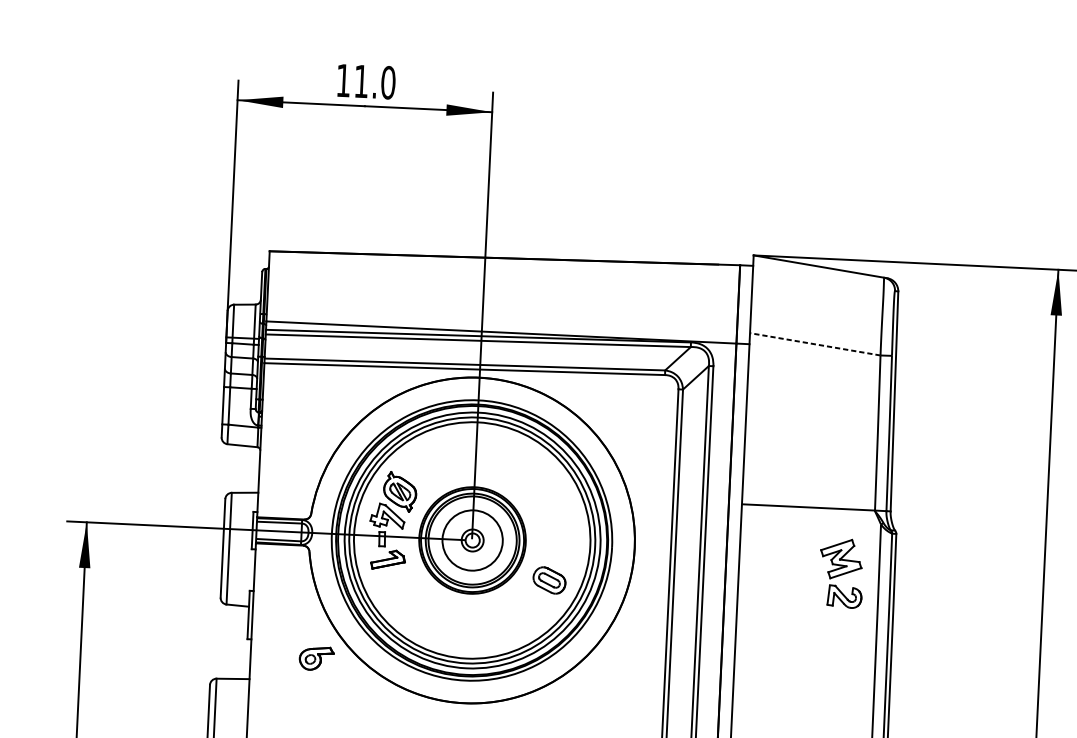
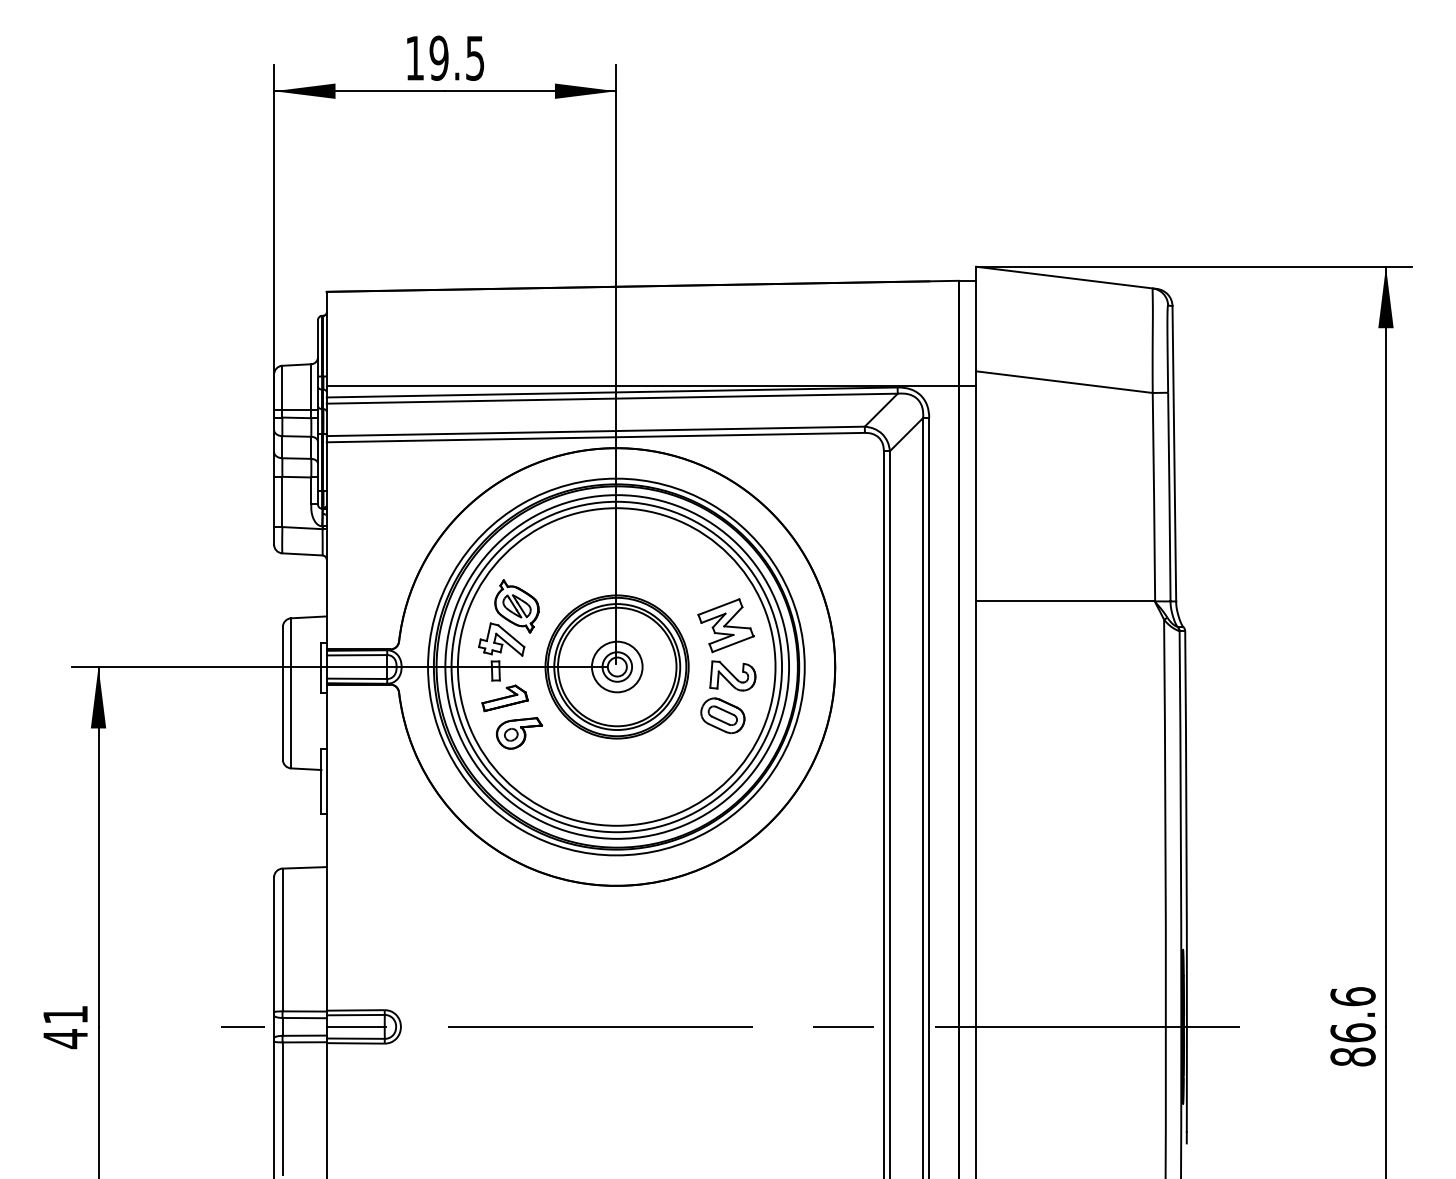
text: (374, 81) -> (456, 57), 11.0 -> 19.5
line: (815, 344) -> (1064, 382), dashed -> solid
circle: (472, 540) -> (616, 666), size x0.62
part: (841, 573) -> (726, 644), moved
part: (316, 658) -> (519, 733), moved

